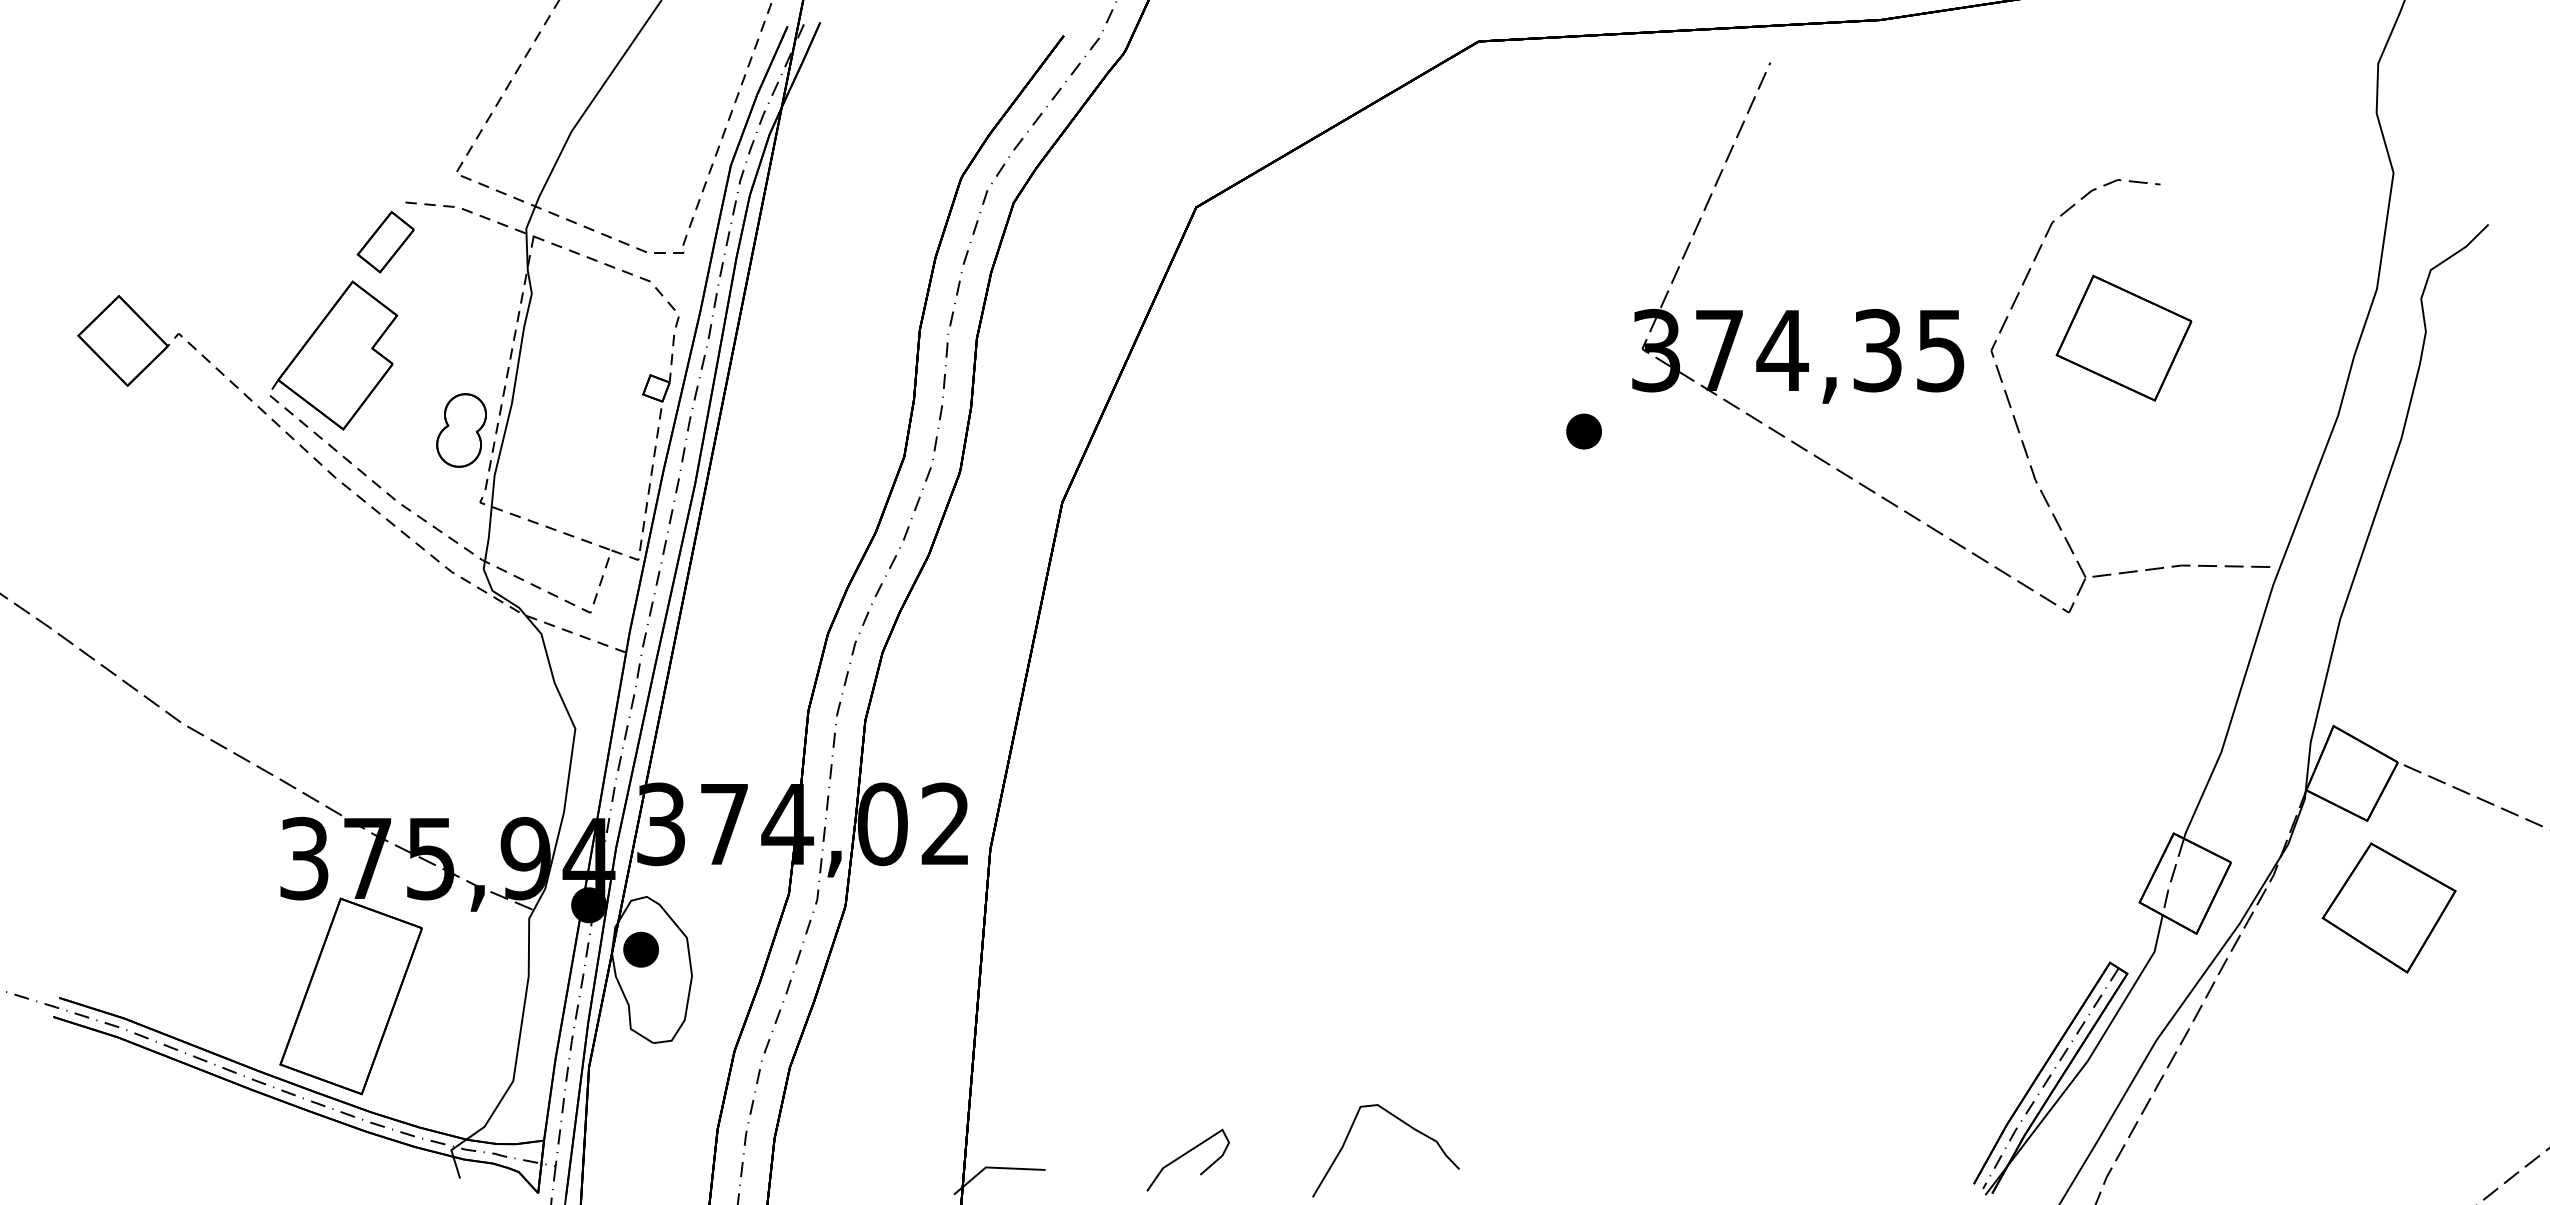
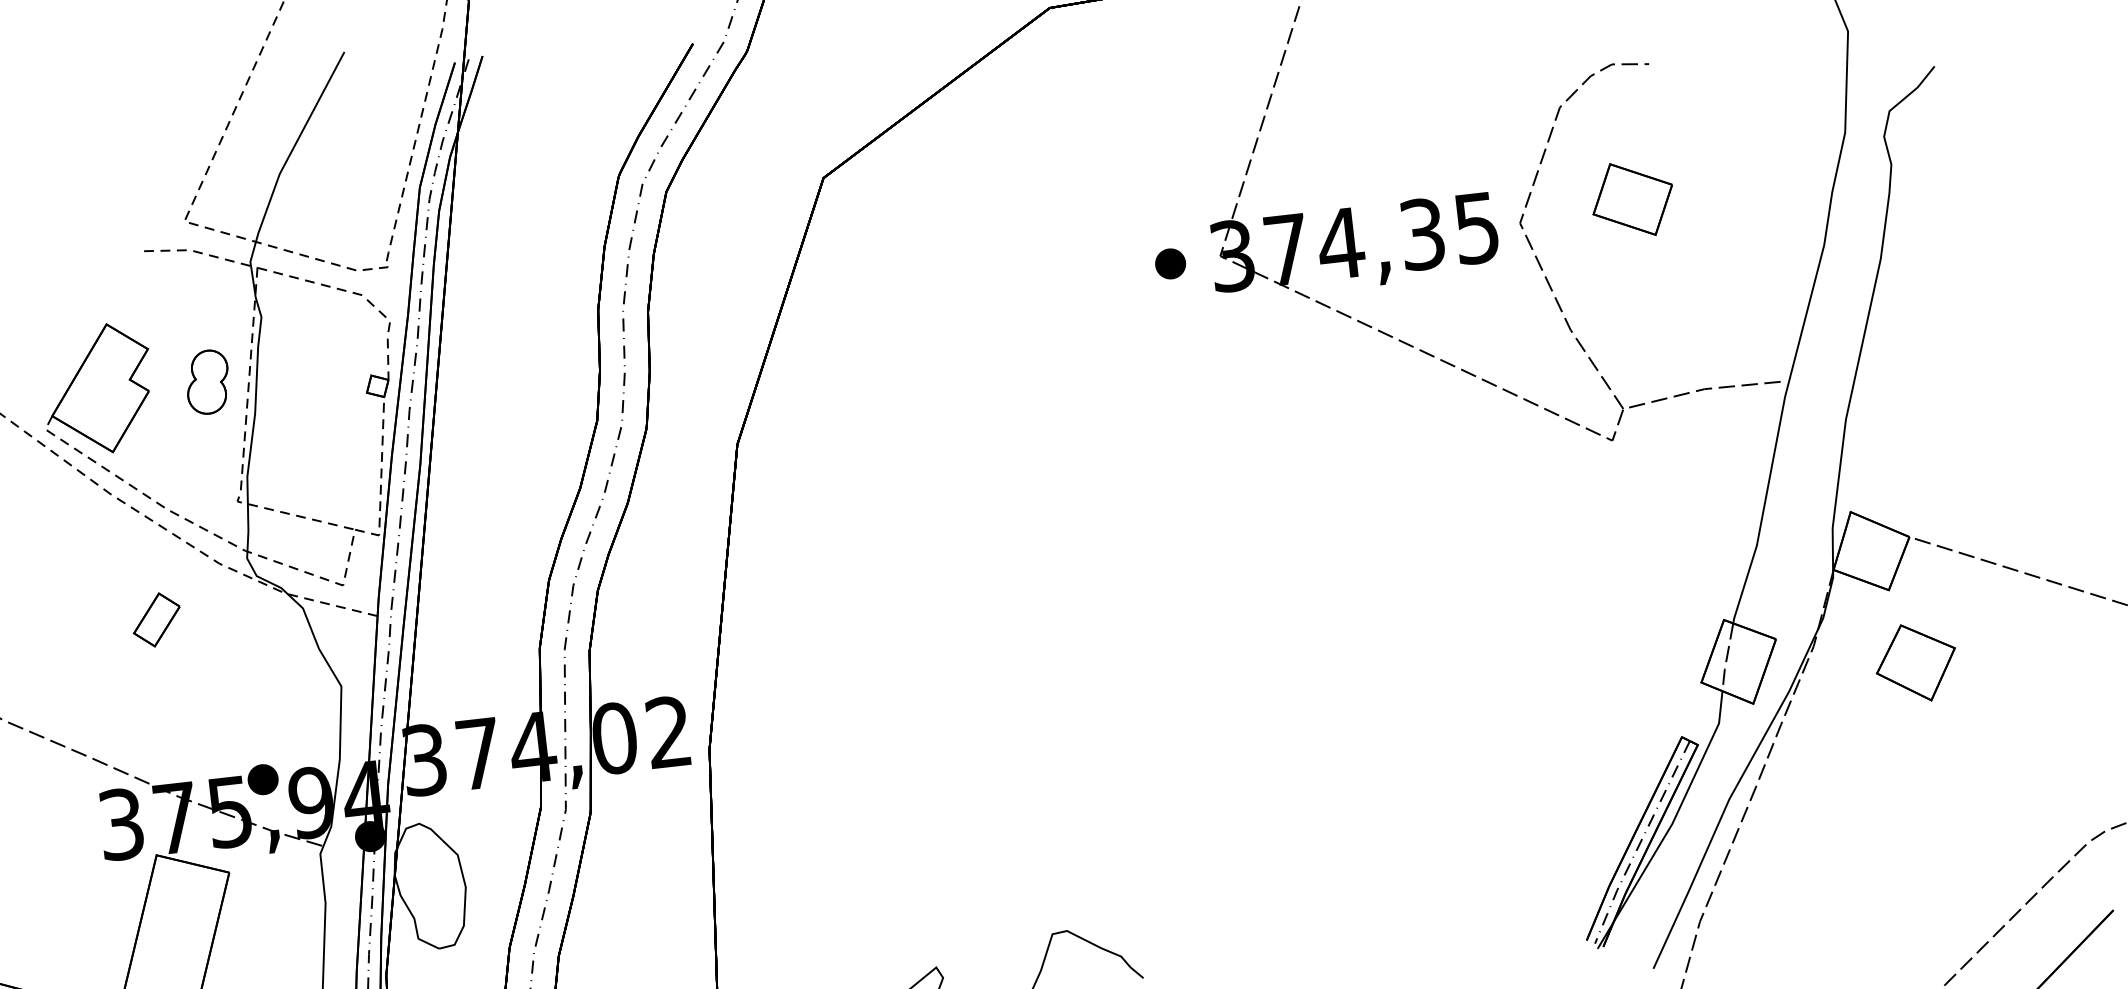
part: (385, 241) -> (156, 619), moved
part: (2123, 337) -> (1632, 199), size x0.7
part: (461, 430) -> (207, 382), moved
part: (1583, 431) -> (1170, 263), moved
part: (2388, 907) -> (1915, 662), size x0.7
part: (640, 949) -> (262, 779), moved

